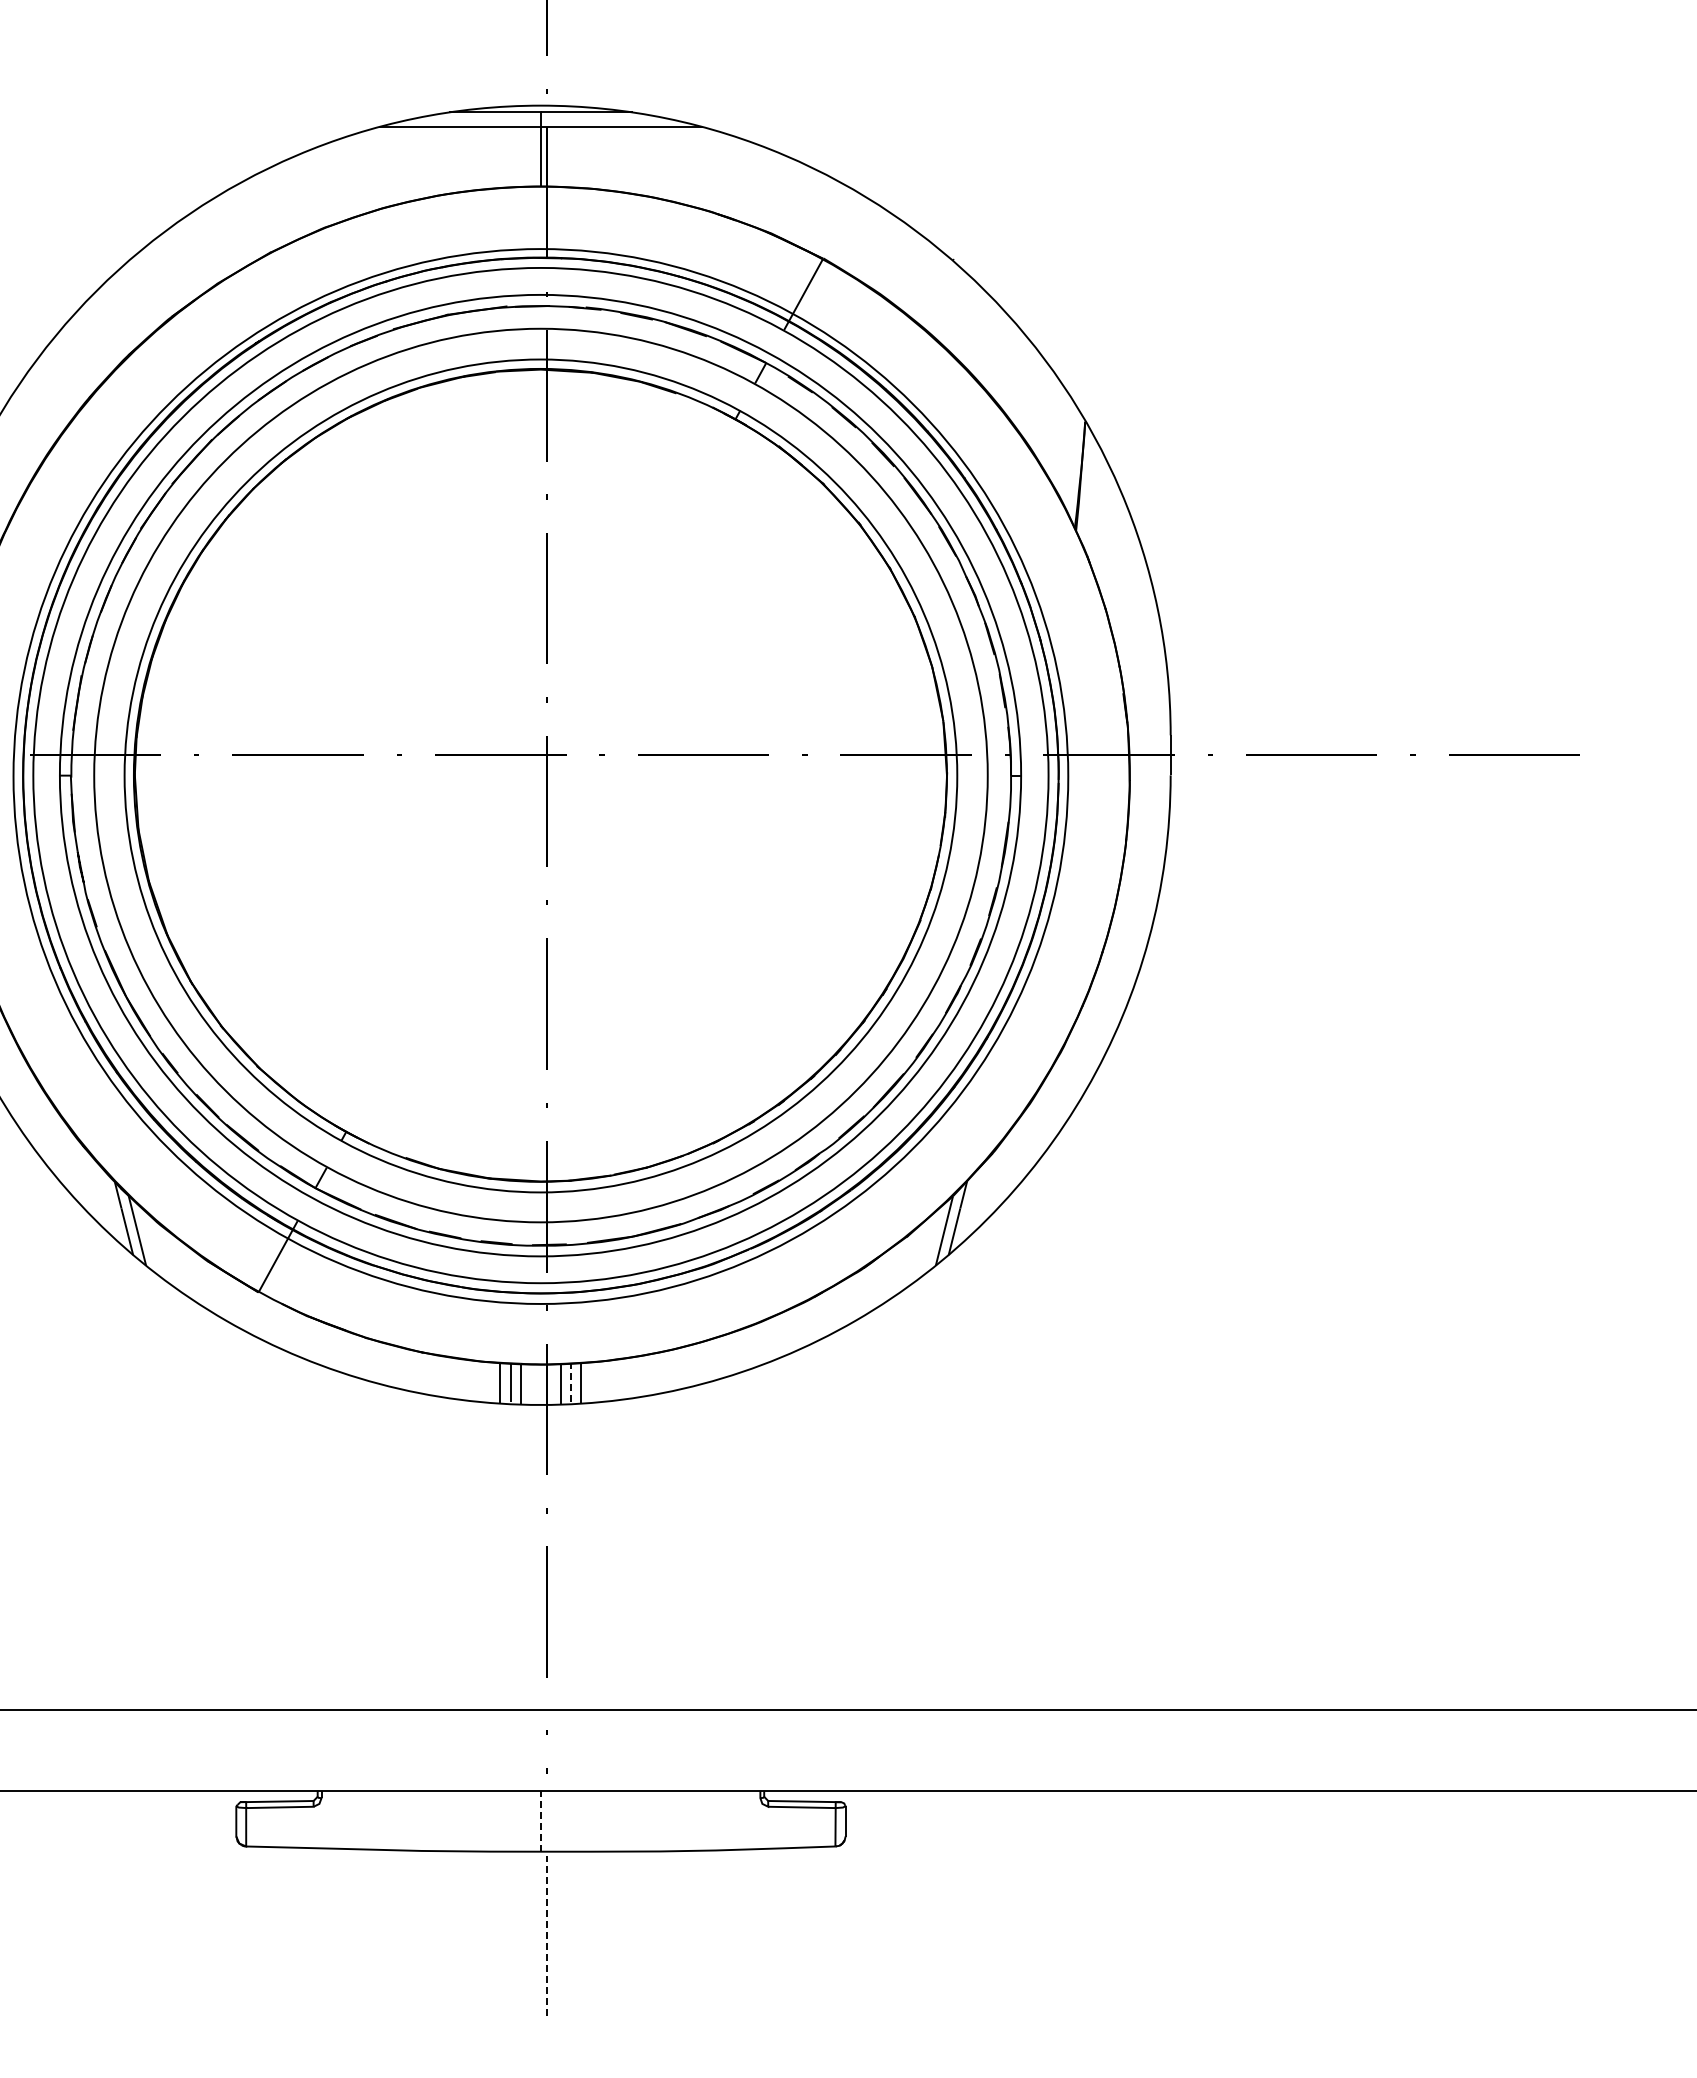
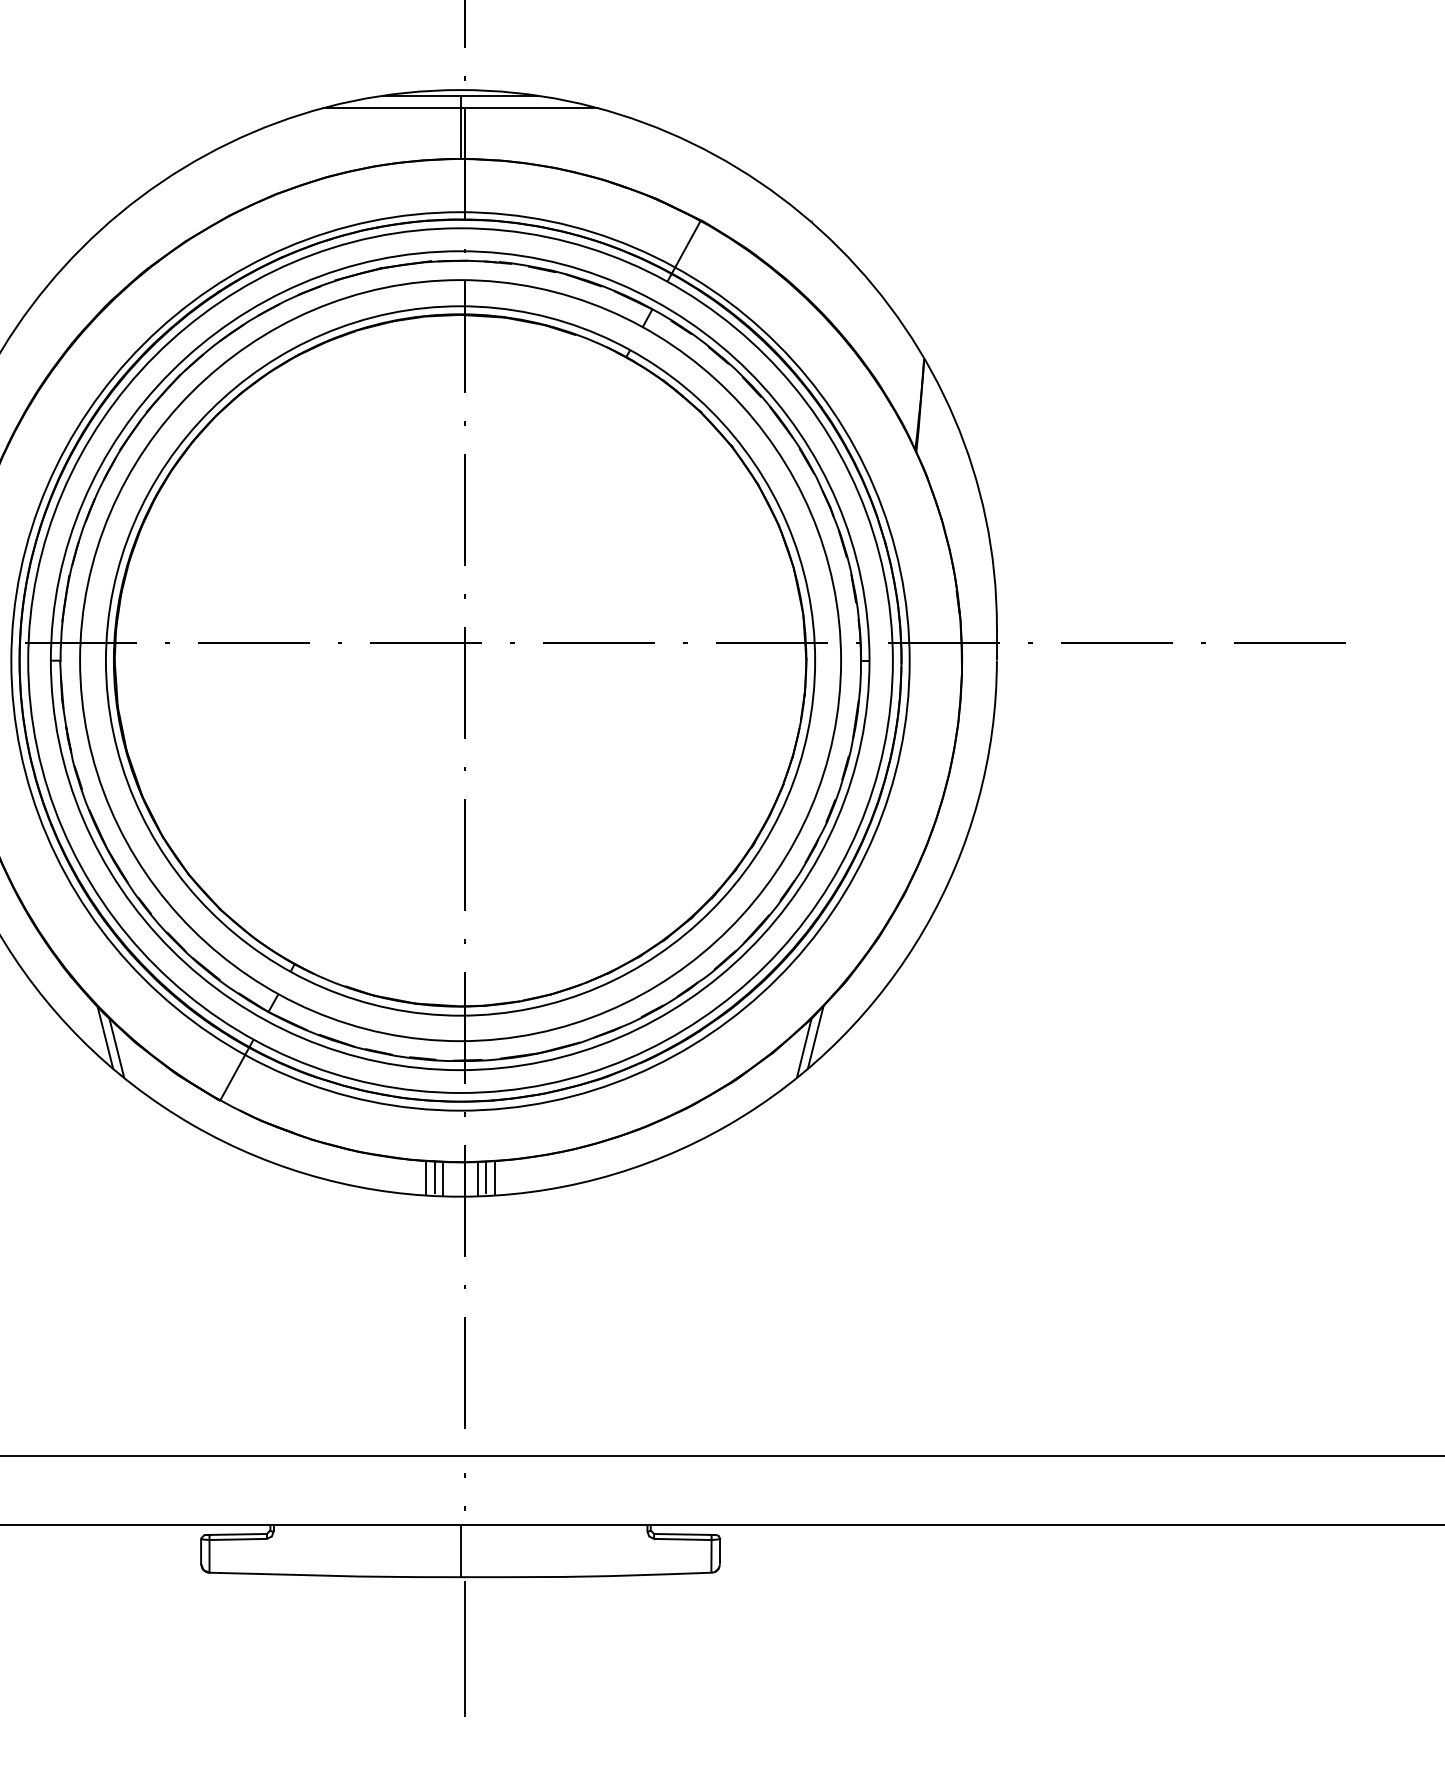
line: (571, 1382) -> (486, 1177), dashed -> solid
line: (540, 1820) -> (460, 1550), dashed -> solid
line: (546, 1935) -> (465, 1648), dashed -> solid

